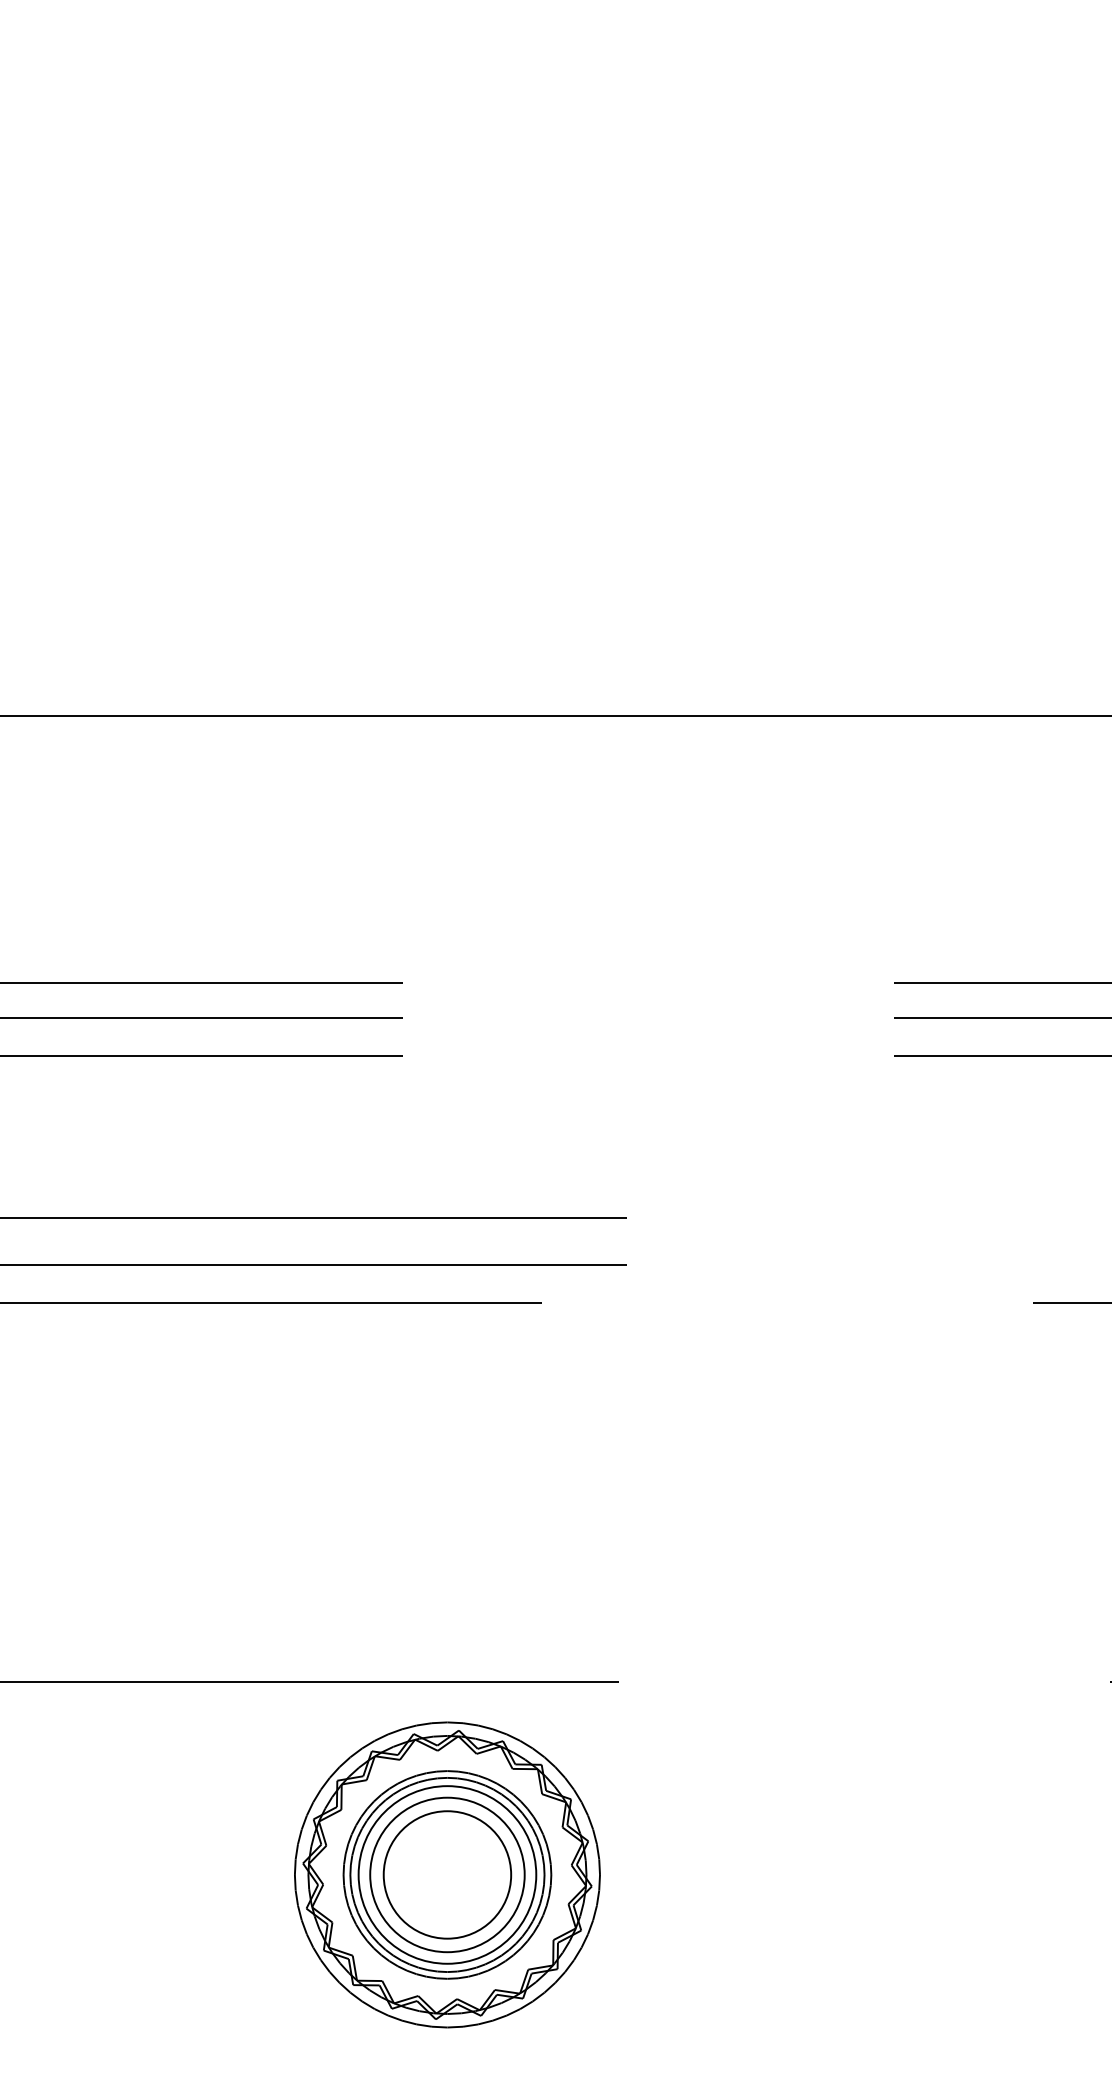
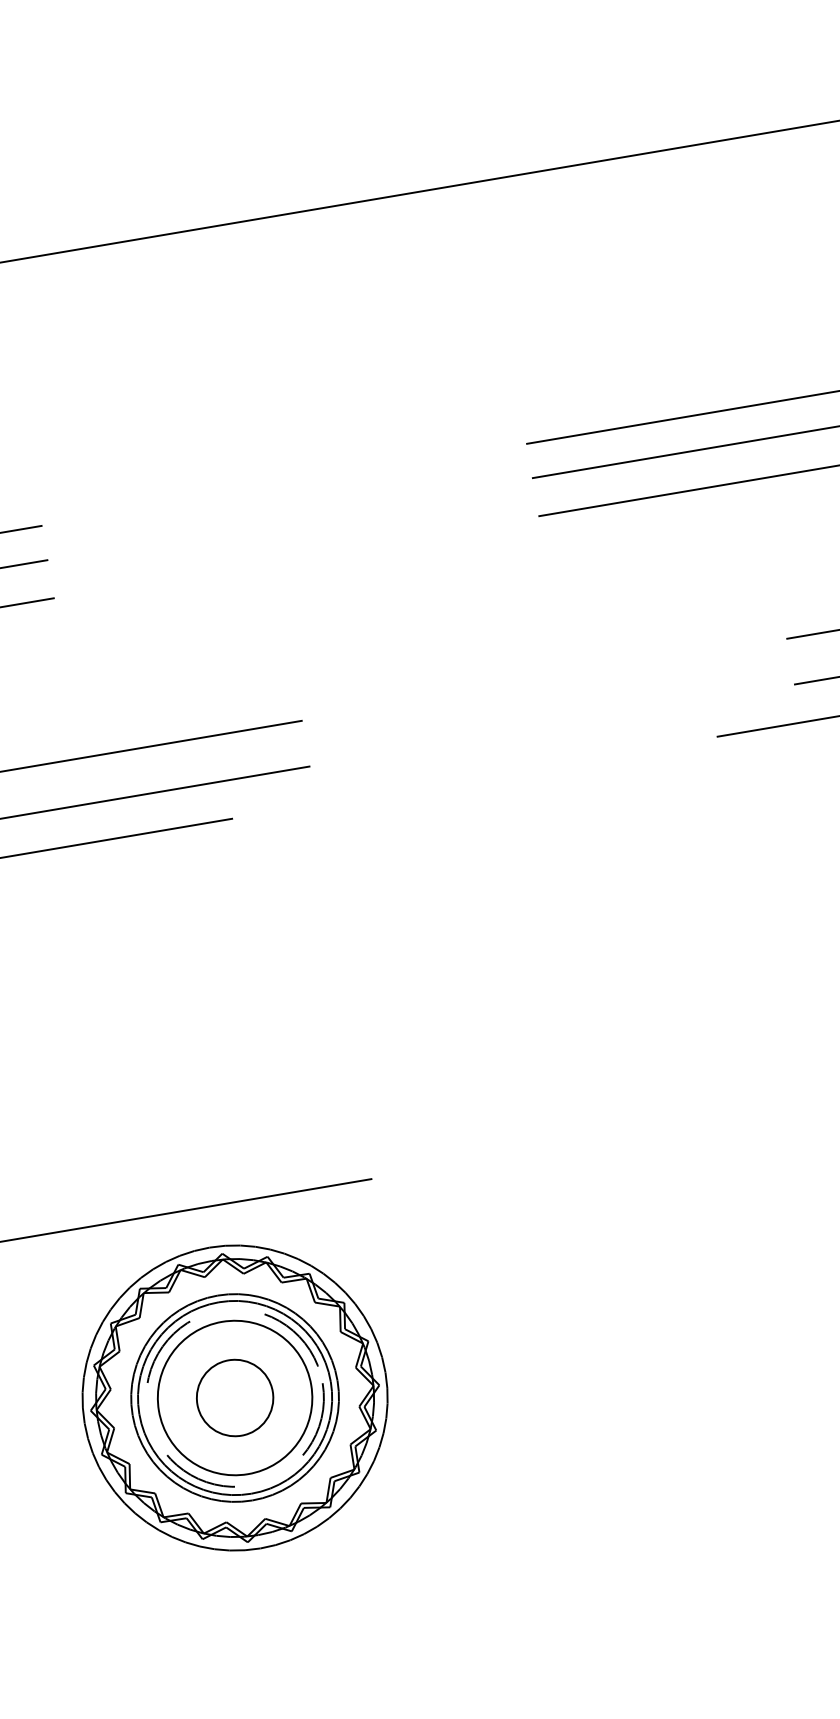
circle: (447, 1874) -> (235, 1397), size x0.6
circle: (447, 1874) -> (235, 1397), solid -> dashed

